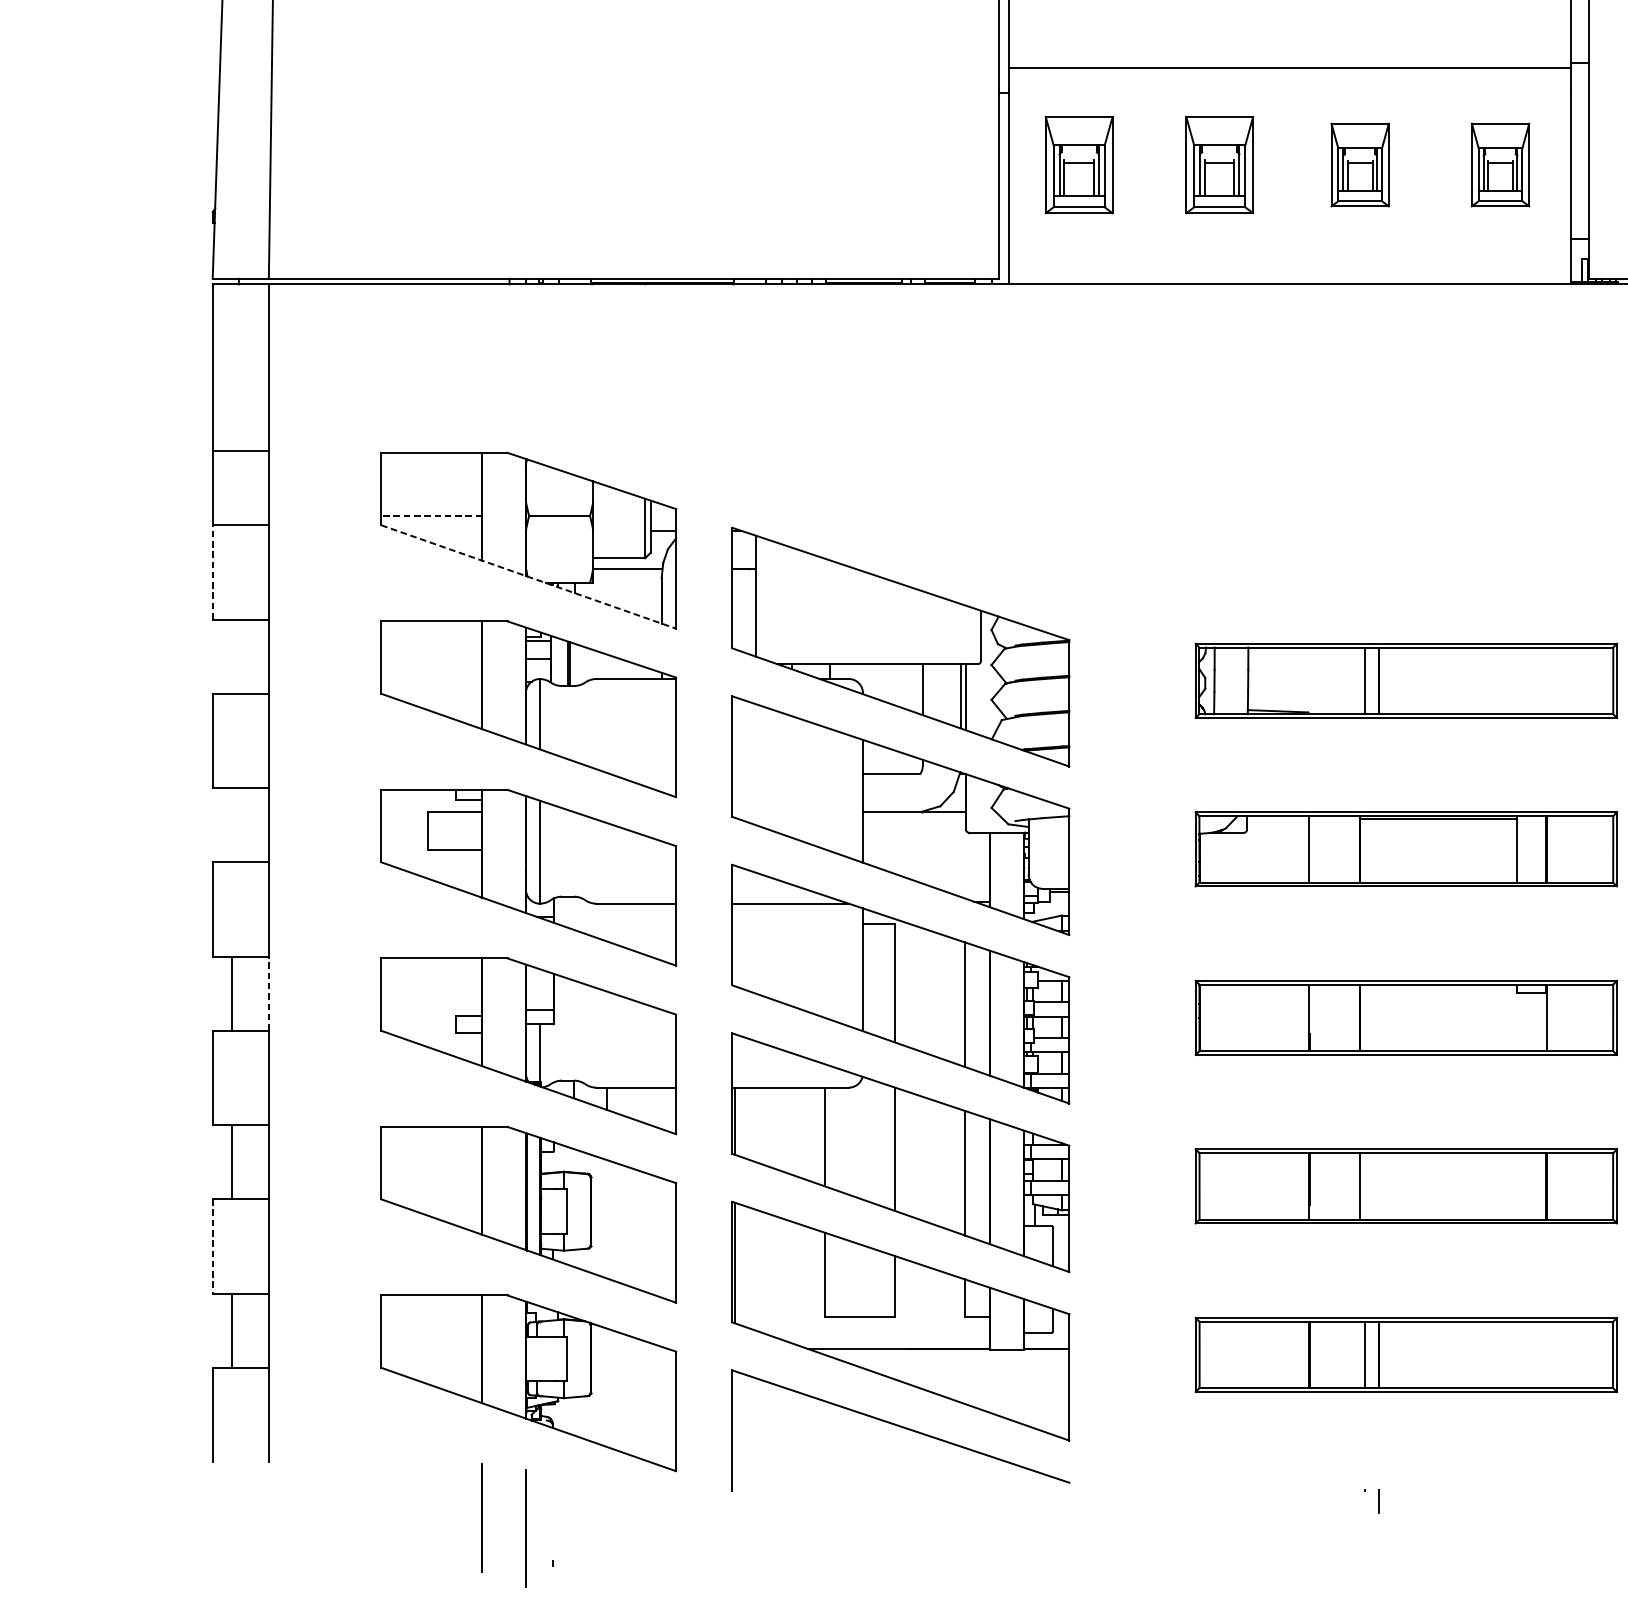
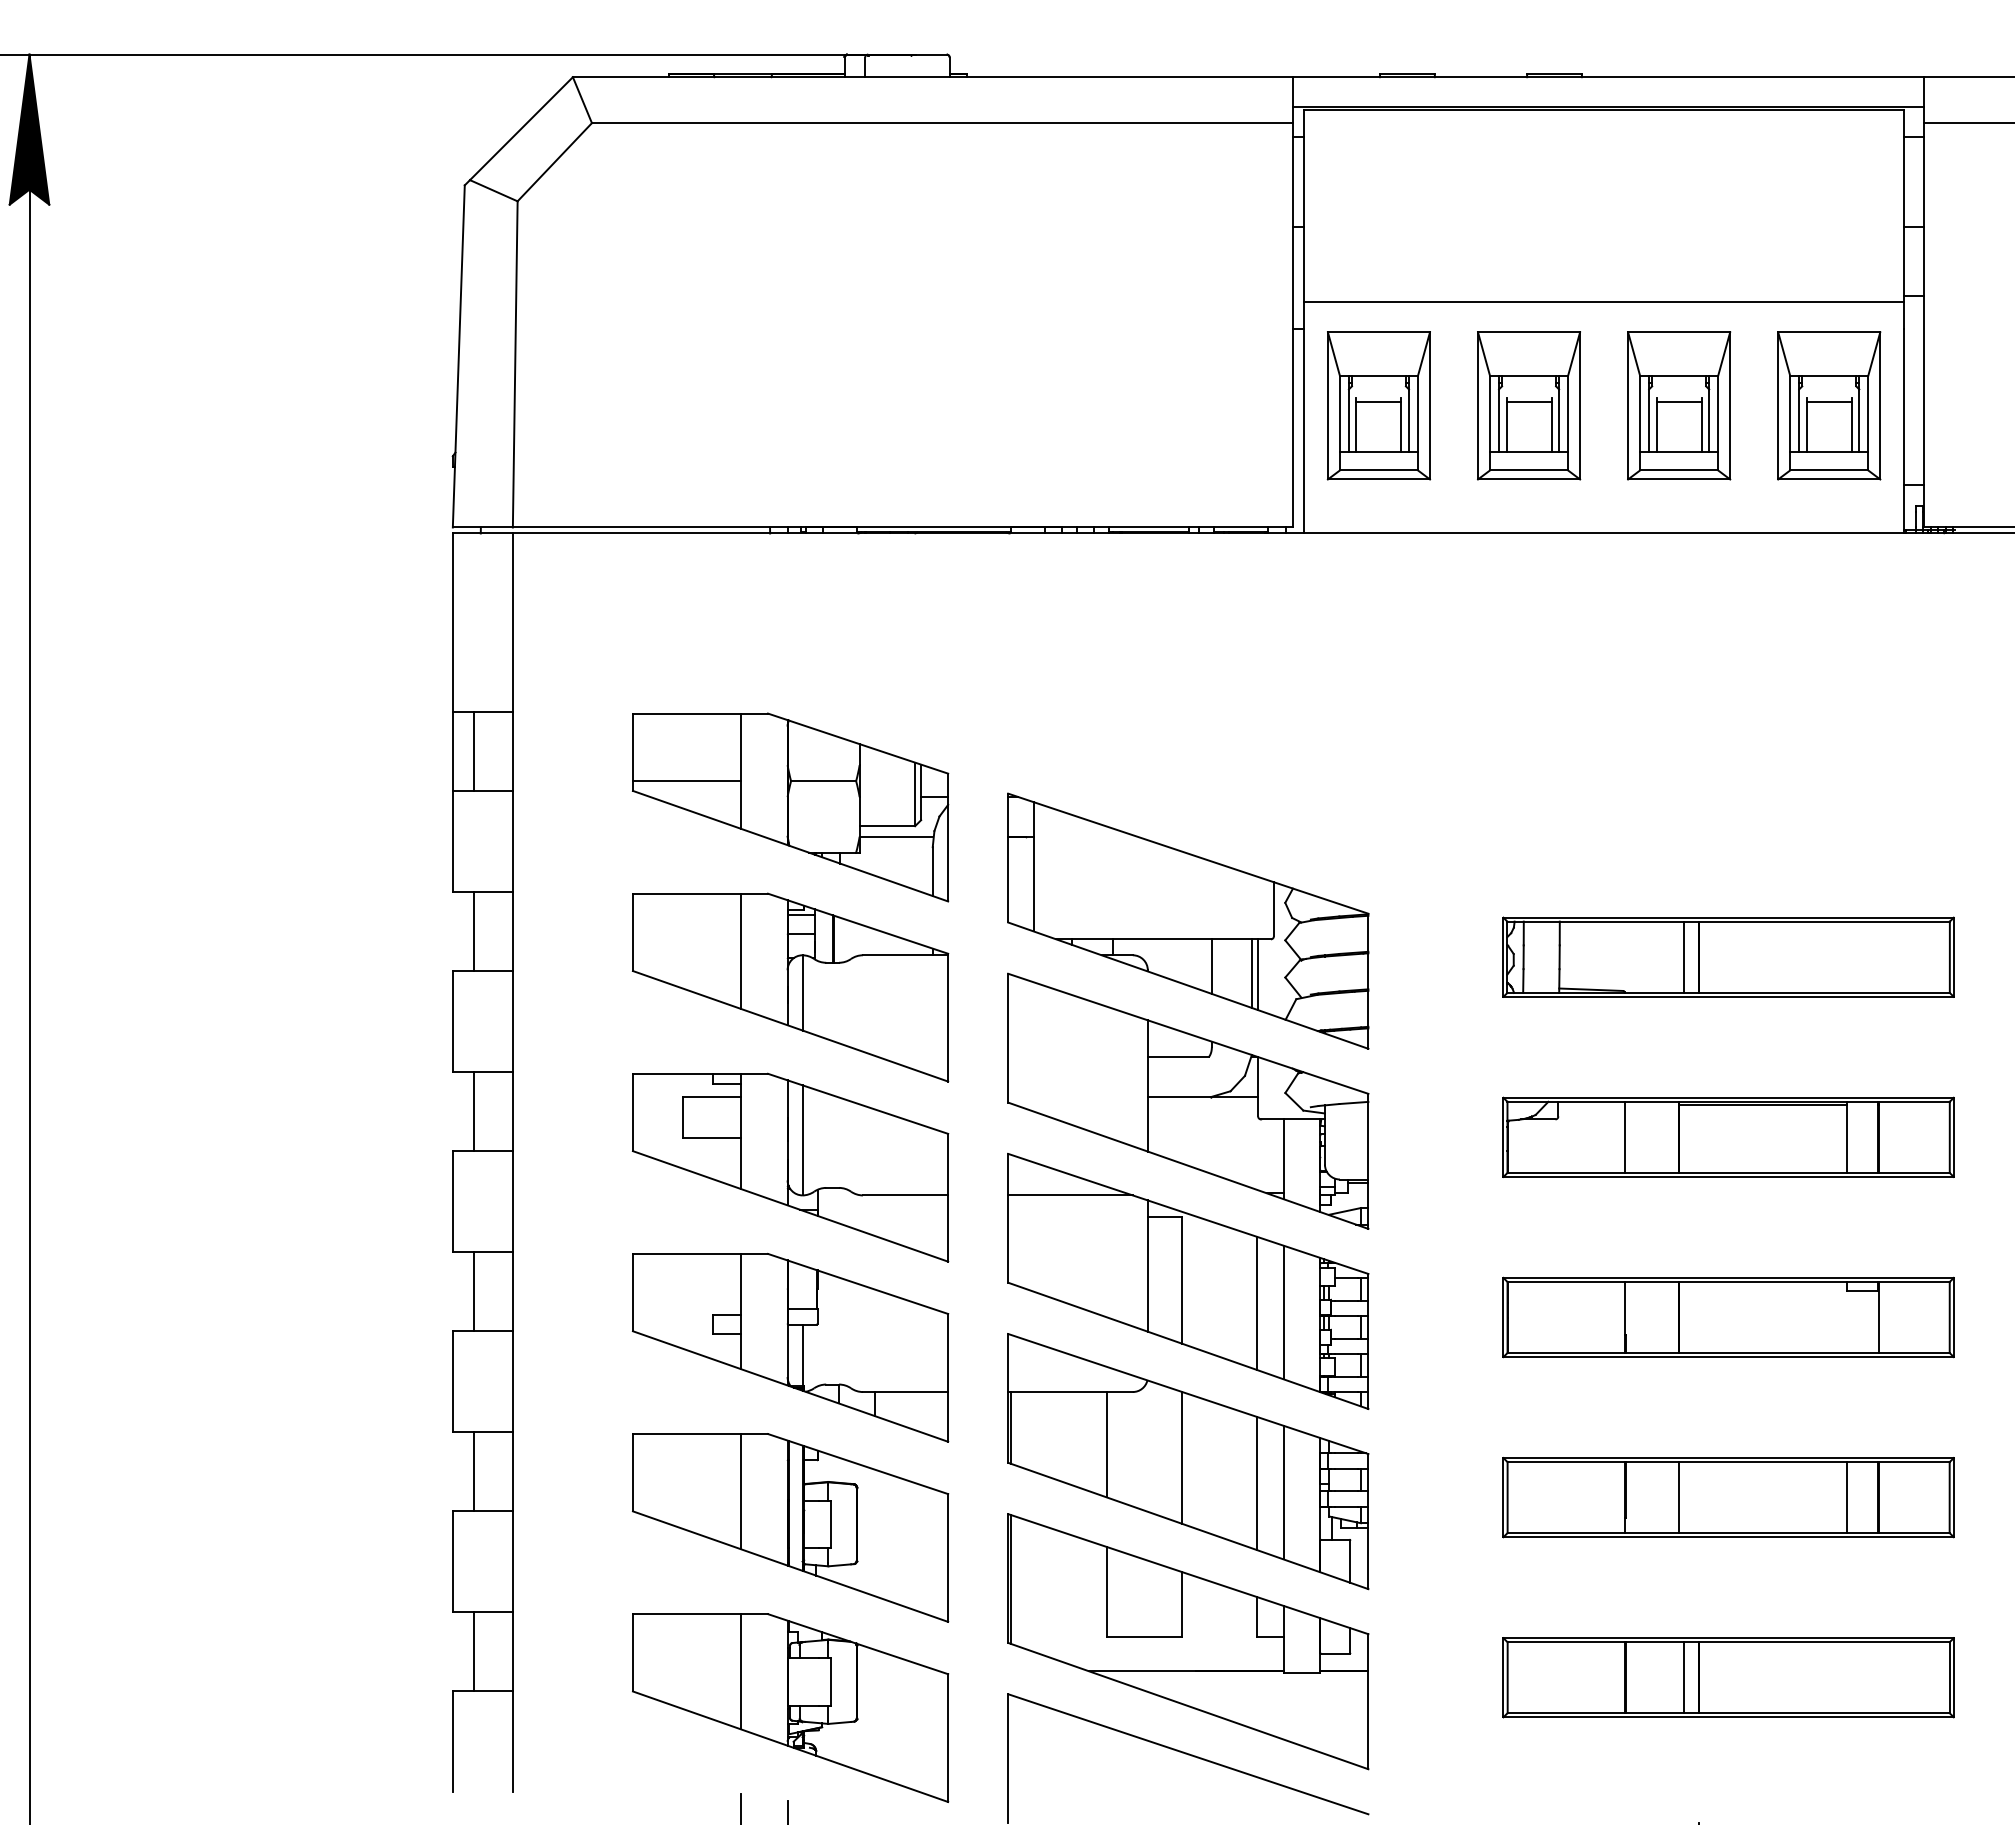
part: (1078, 164) -> (1378, 405), size x1.43
part: (1220, 164) -> (1529, 405), size x1.43
part: (1360, 164) -> (1679, 405), size x1.67
part: (1500, 164) -> (1829, 405), size x1.67
line: (232, 487) -> (473, 750), added
line: (431, 516) -> (686, 781), dashed -> solid
line: (212, 571) -> (452, 840), dashed -> solid
line: (529, 577) -> (791, 846), dashed -> solid
line: (232, 655) -> (473, 930), added
line: (232, 825) -> (473, 1111), added
line: (268, 993) -> (512, 1291), dashed -> solid
line: (1517, 1186) -> (1847, 1497), added
line: (212, 1246) -> (452, 1561), dashed -> solid

